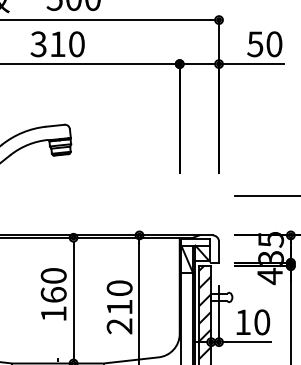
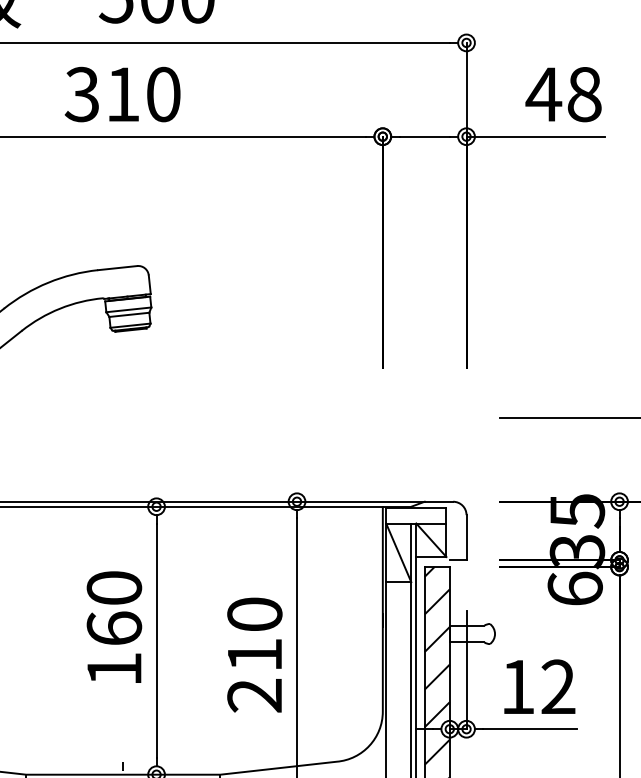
text: (264, 44) -> (563, 94), 50 -> 48
text: (270, 276) -> (576, 589), 4 -> 6
text: (262, 322) -> (559, 687), 10 -> 12

